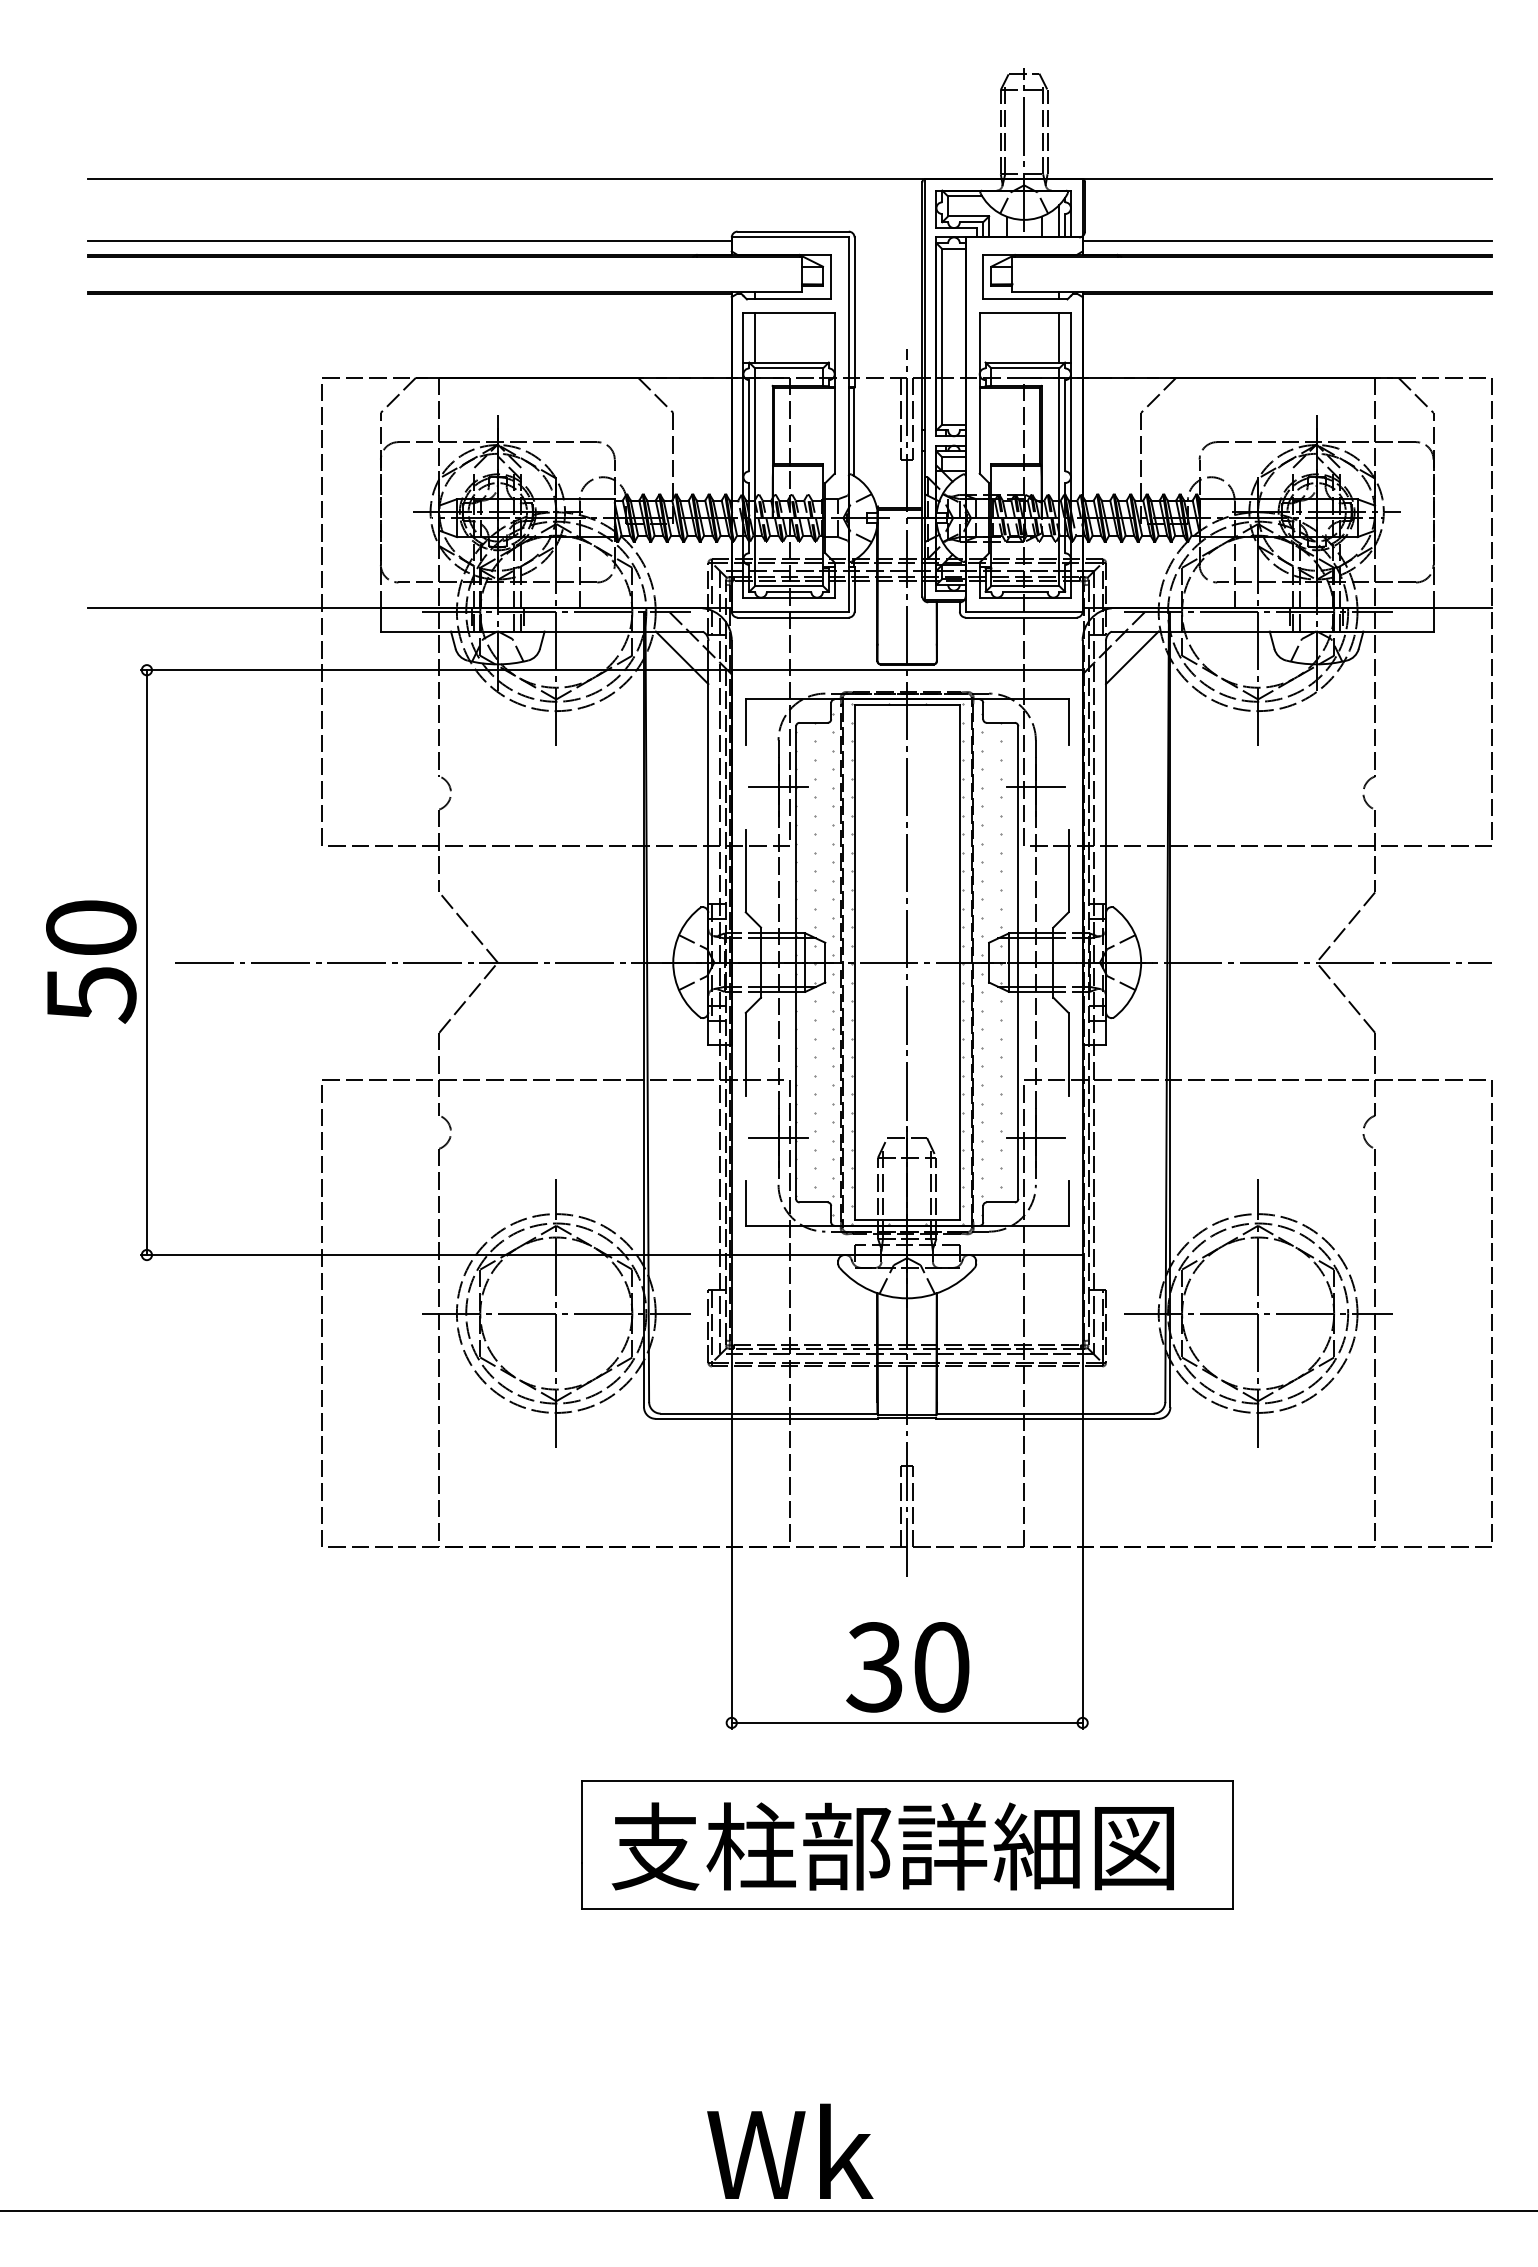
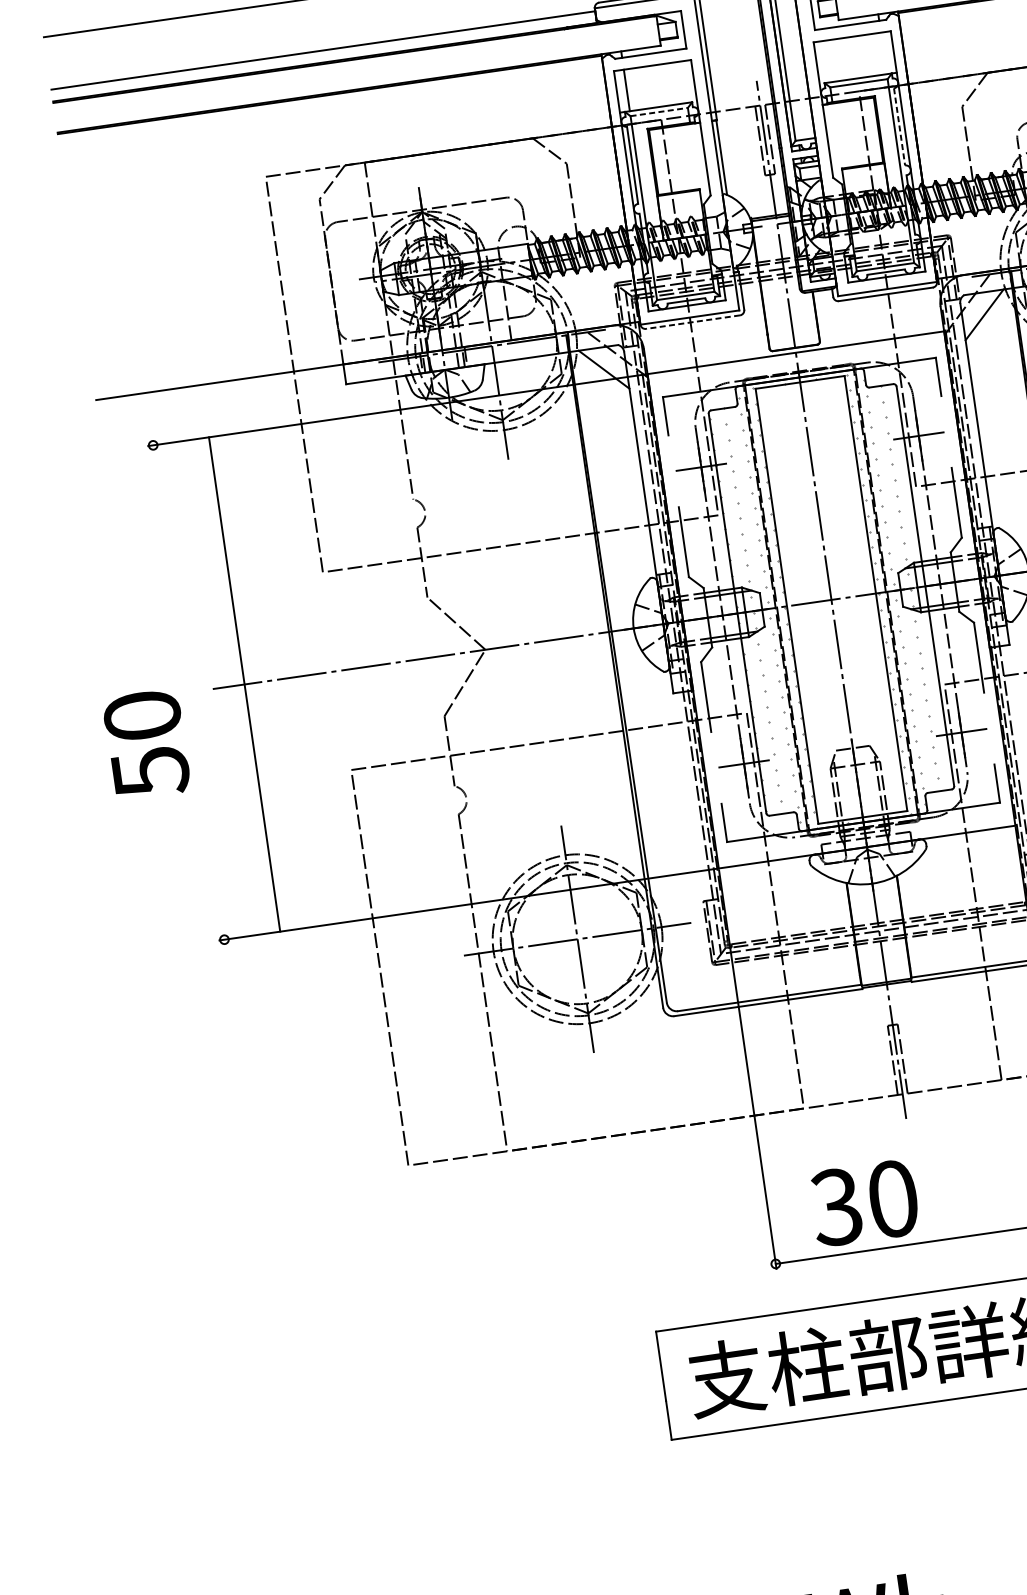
line: (1059, 337) -> (884, 52), removed
line: (789, 368) -> (659, 112), solid -> dashed
line: (1065, 425) -> (899, 126), solid -> dashed
line: (793, 617) -> (693, 322), solid -> dashed
text: (91, 961) -> (146, 744), moved
line: (146, 962) -> (244, 684), moved
text: (907, 1667) -> (864, 1203), moved

